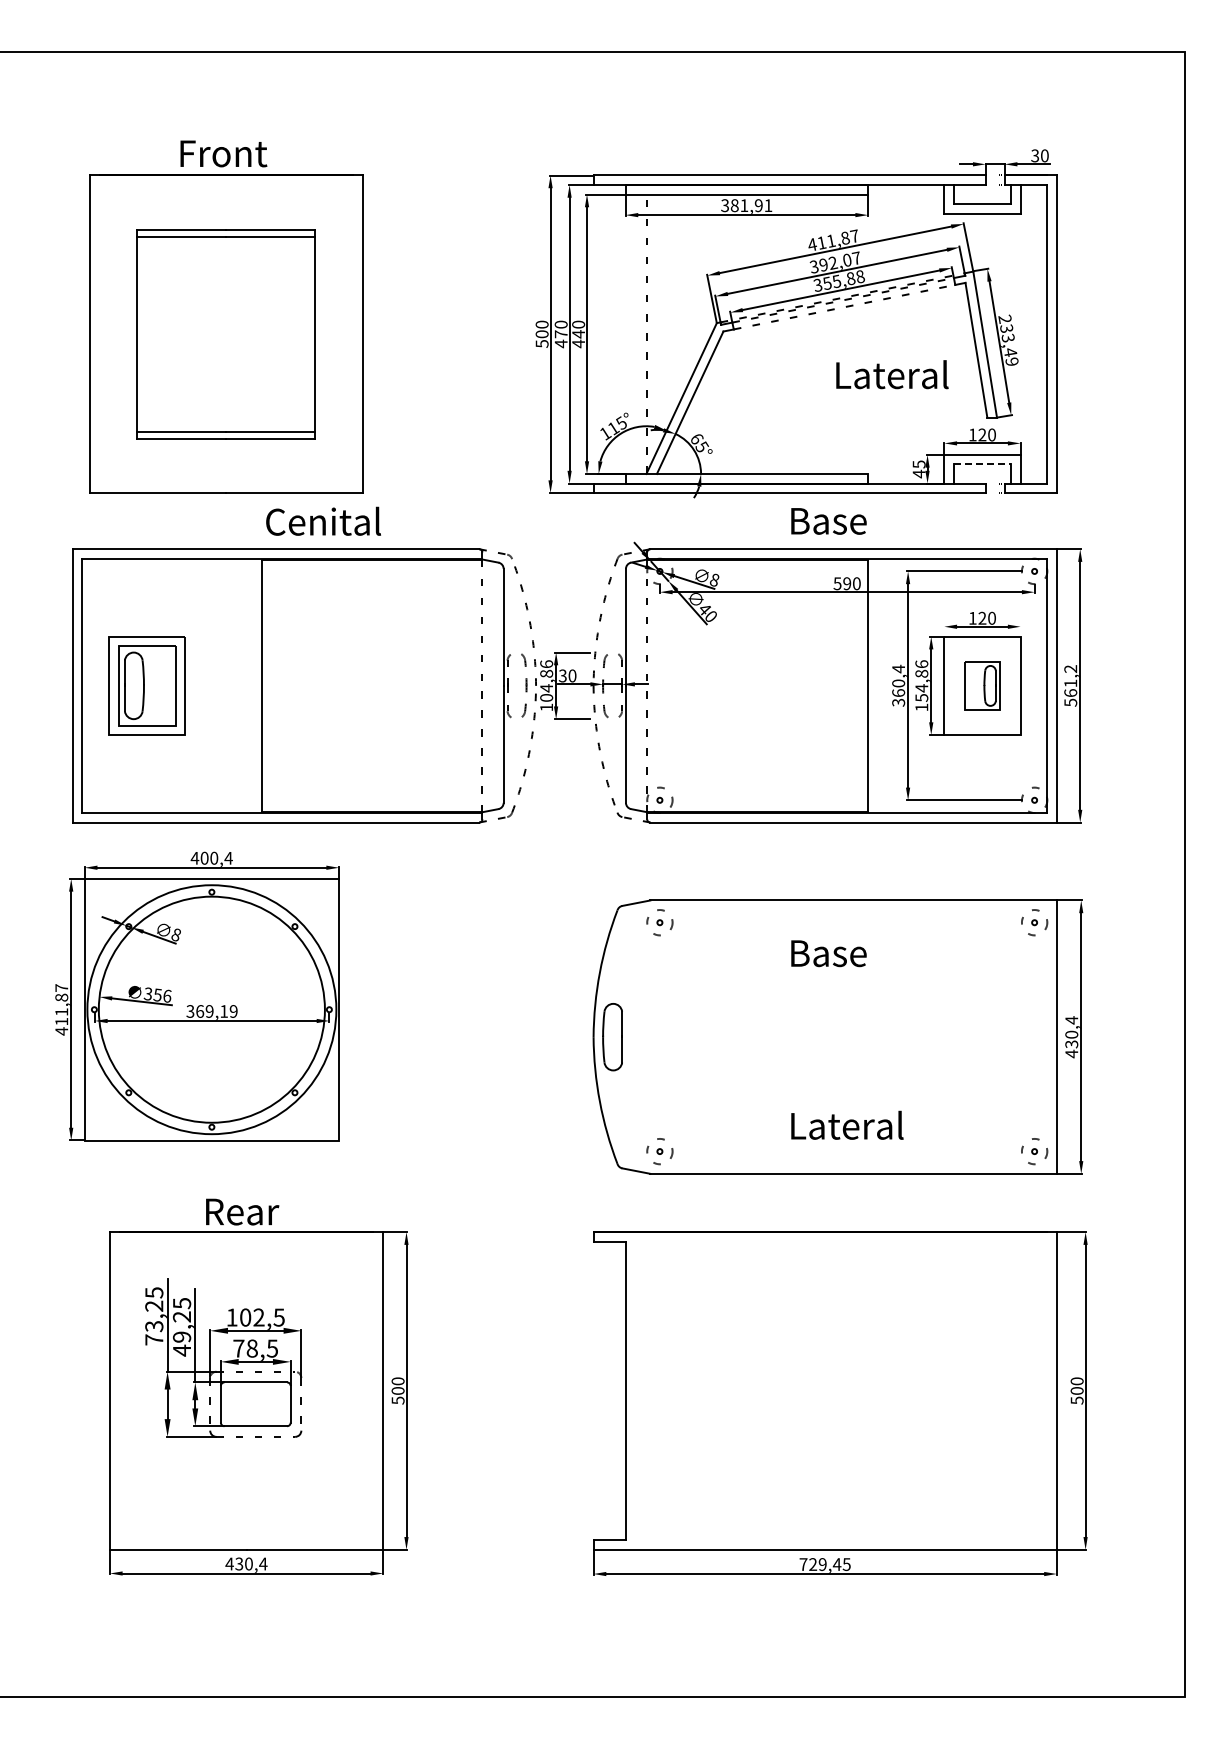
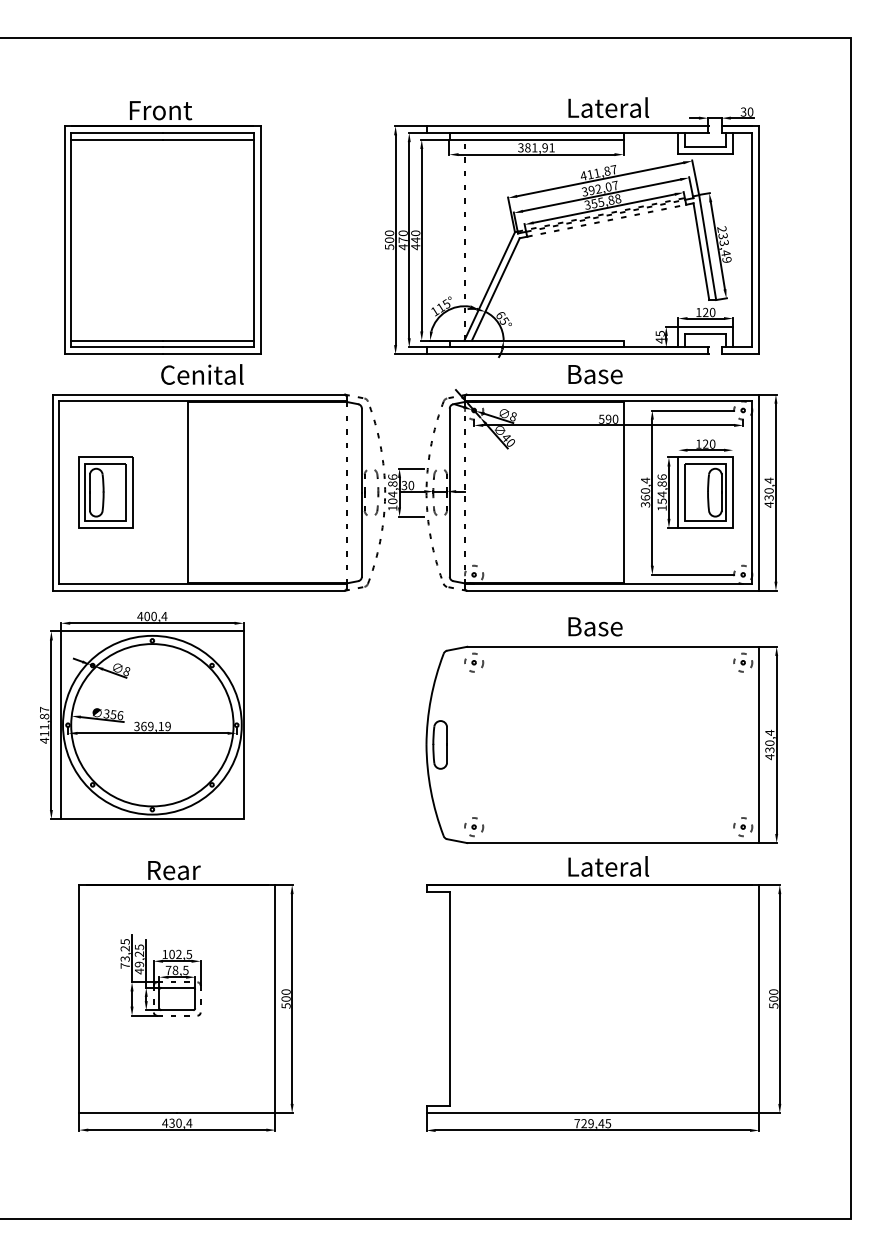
part: (225, 334) -> (162, 240), size x1.43
text: (892, 374) -> (608, 107), moved
line: (982, 464) -> (705, 333), dashed -> solid
text: (323, 520) -> (202, 373), moved
part: (982, 685) -> (705, 492), size x1.67
text: (1070, 685) -> (768, 492), 561,2 -> 430,4
text: (828, 953) -> (595, 626), moved
text: (847, 1124) -> (608, 865), moved
part: (223, 1357) -> (160, 974), size x0.71

